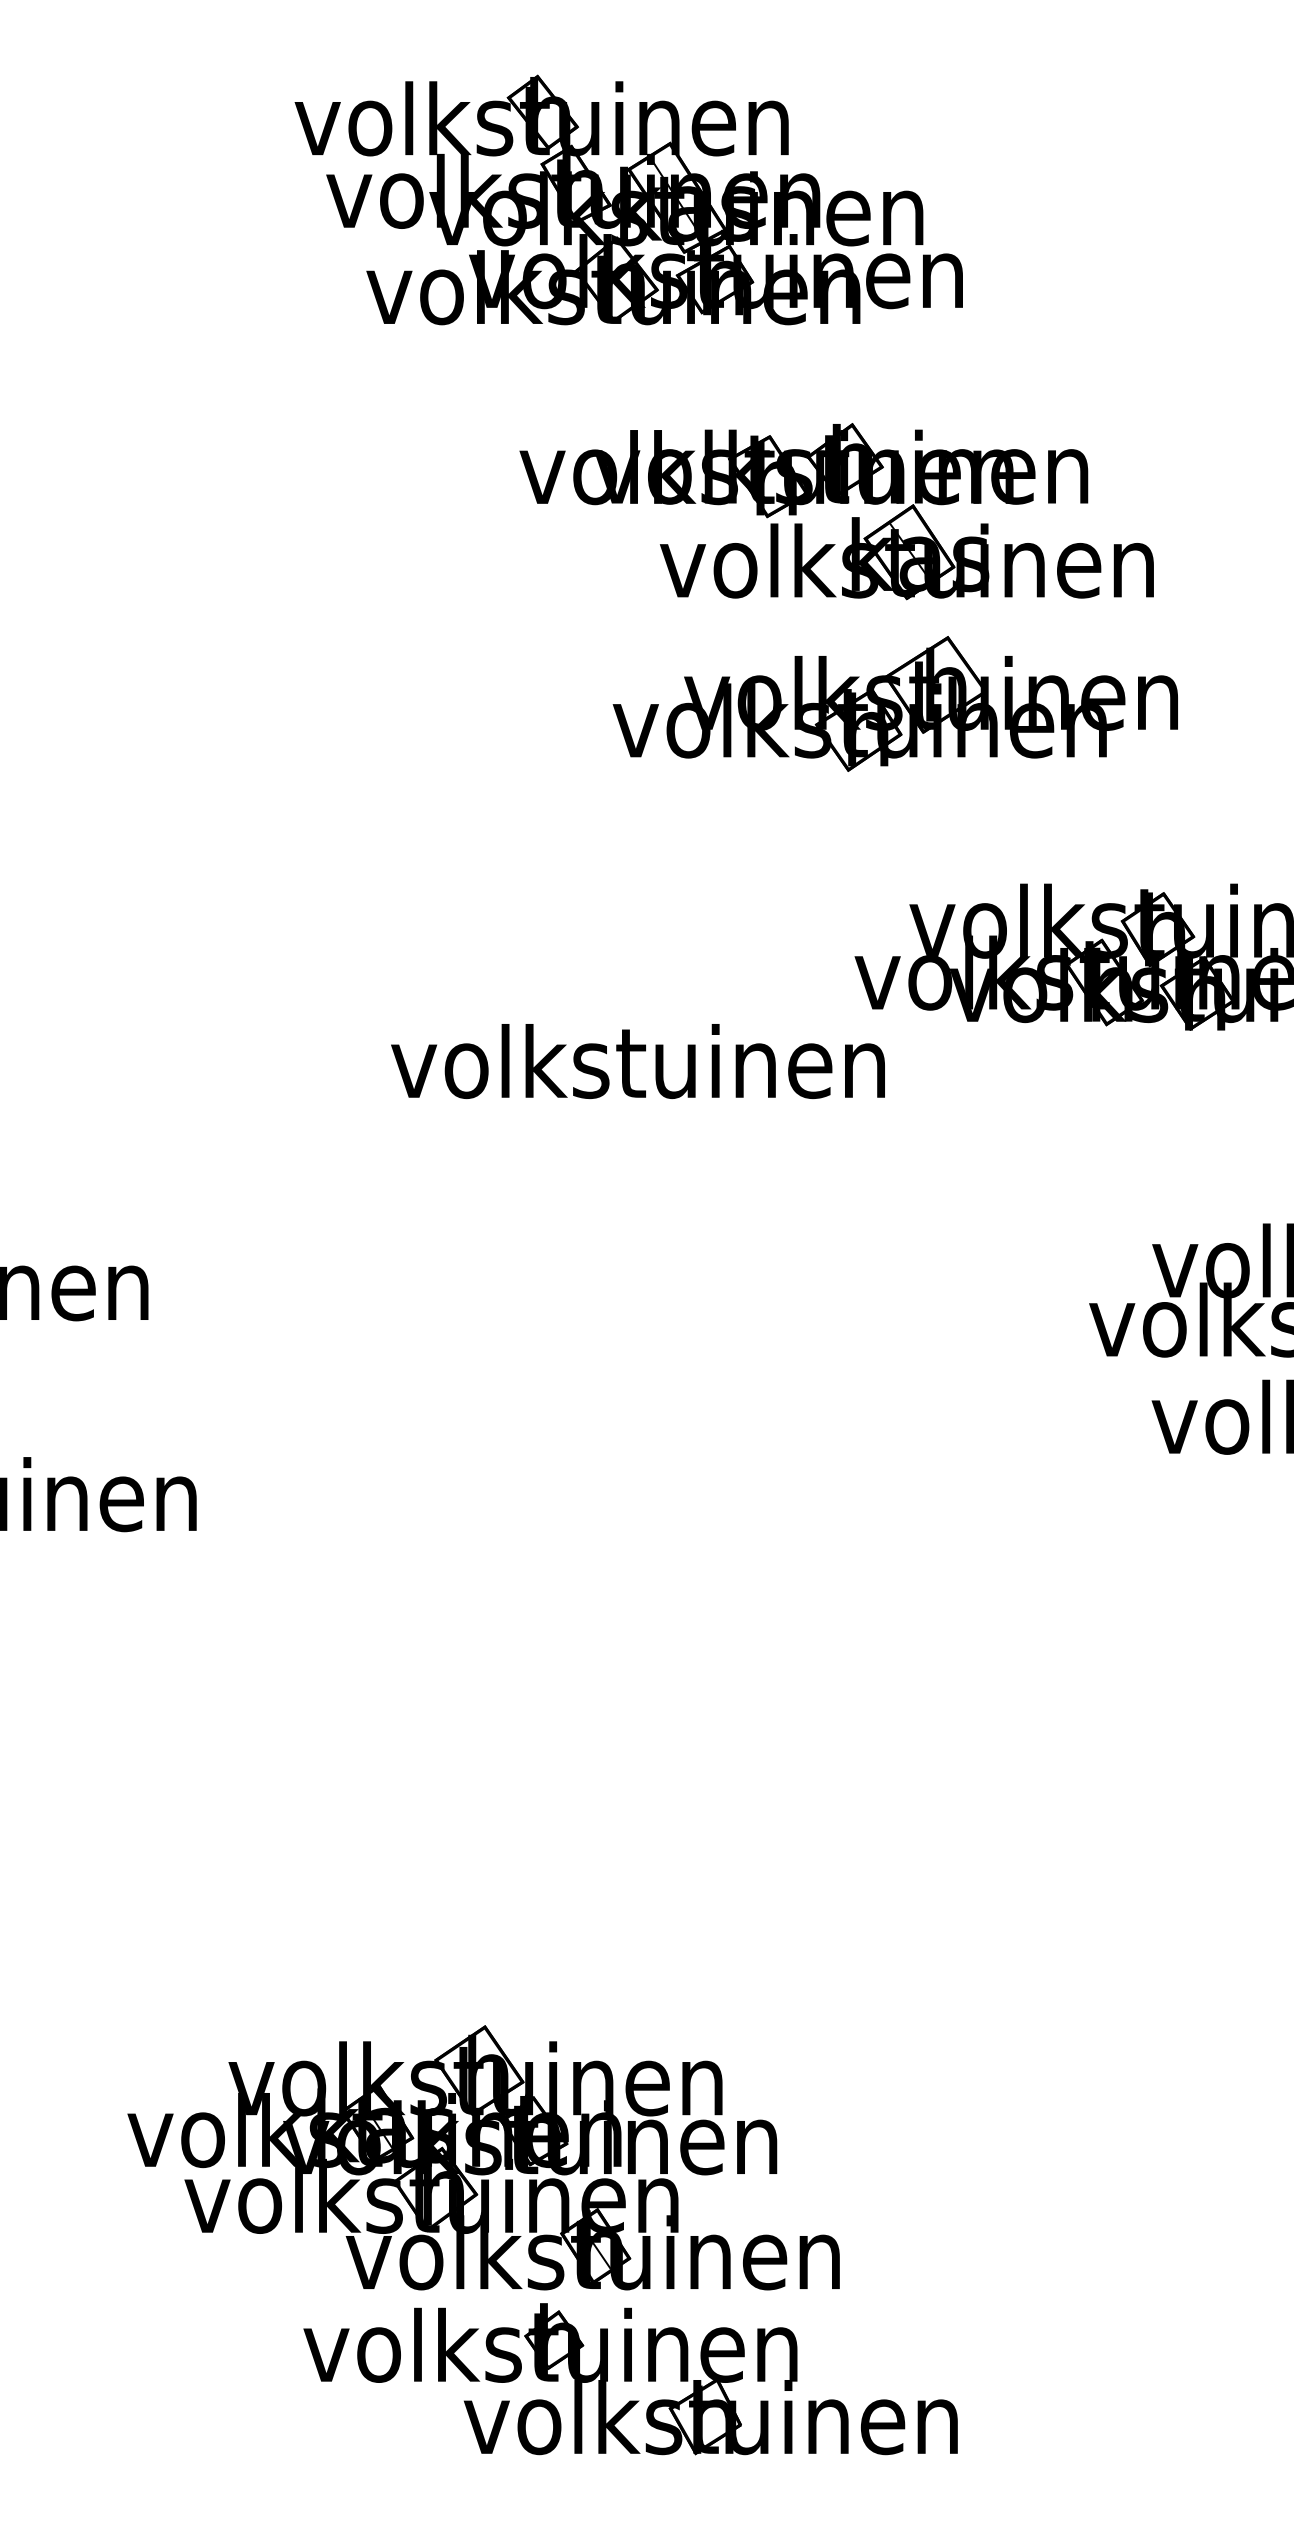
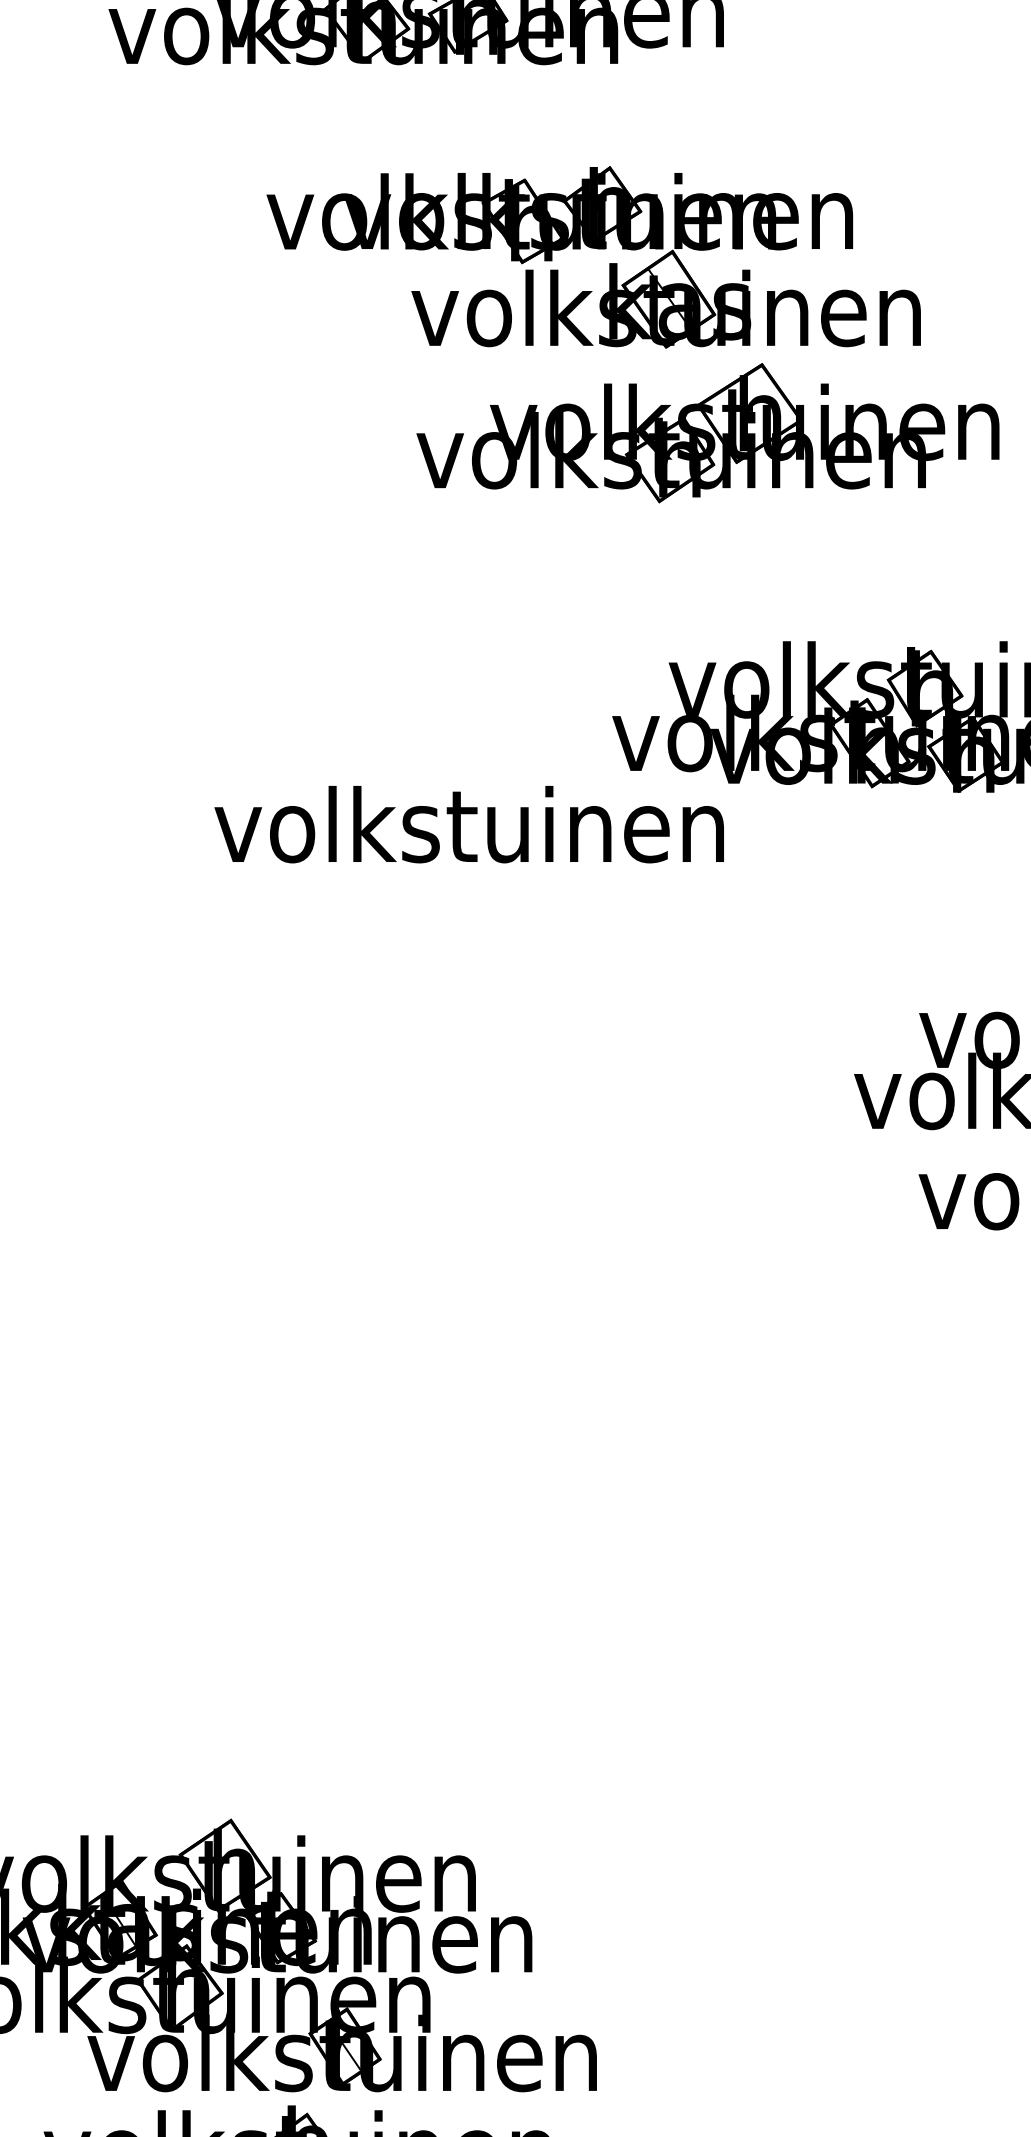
part: (894, 703) -> (706, 432), moved
text: (637, 1061) -> (468, 824), moved

